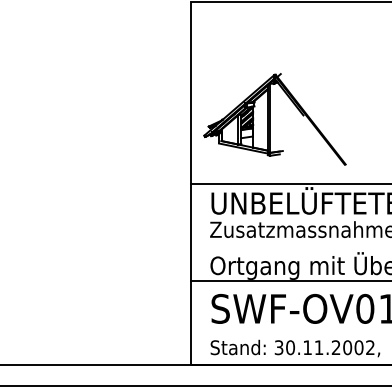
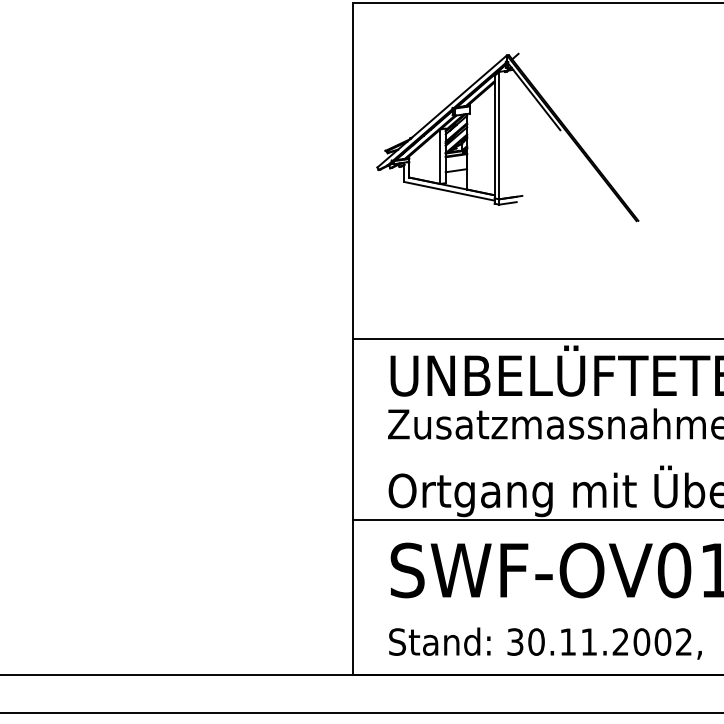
part: (274, 119) -> (506, 137), moved

